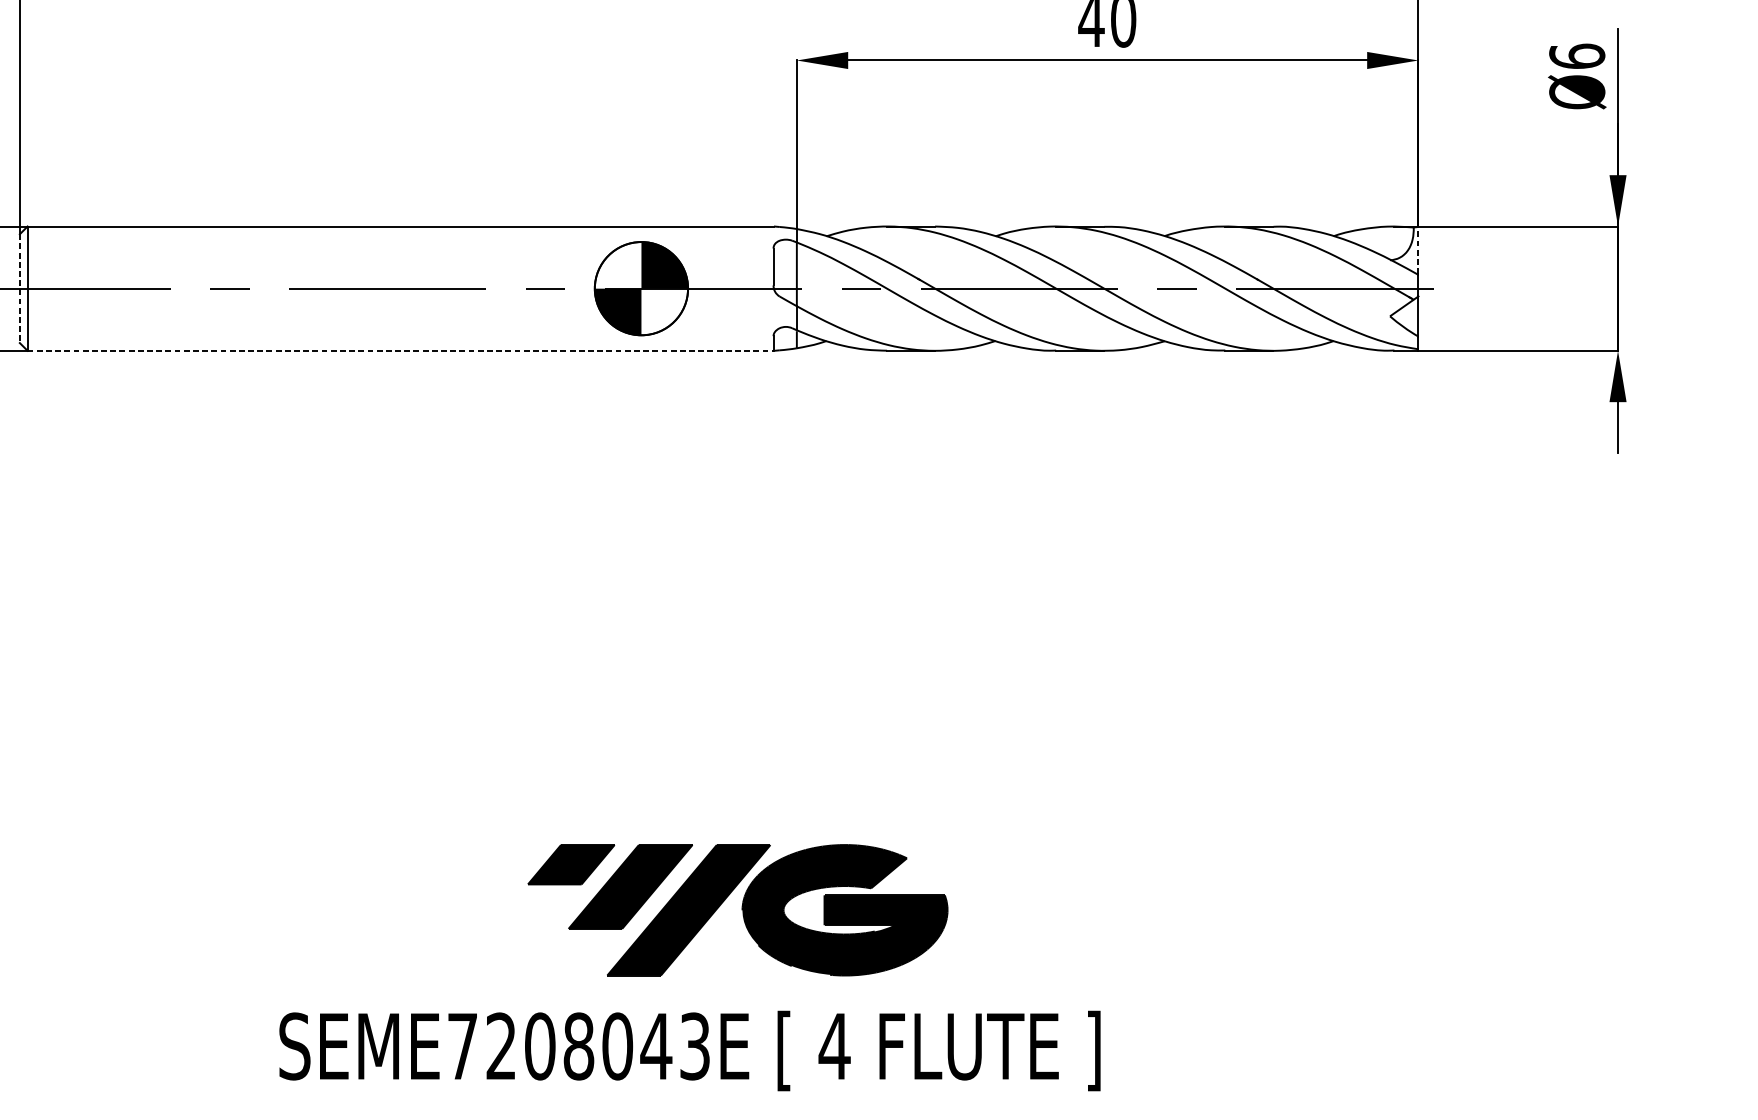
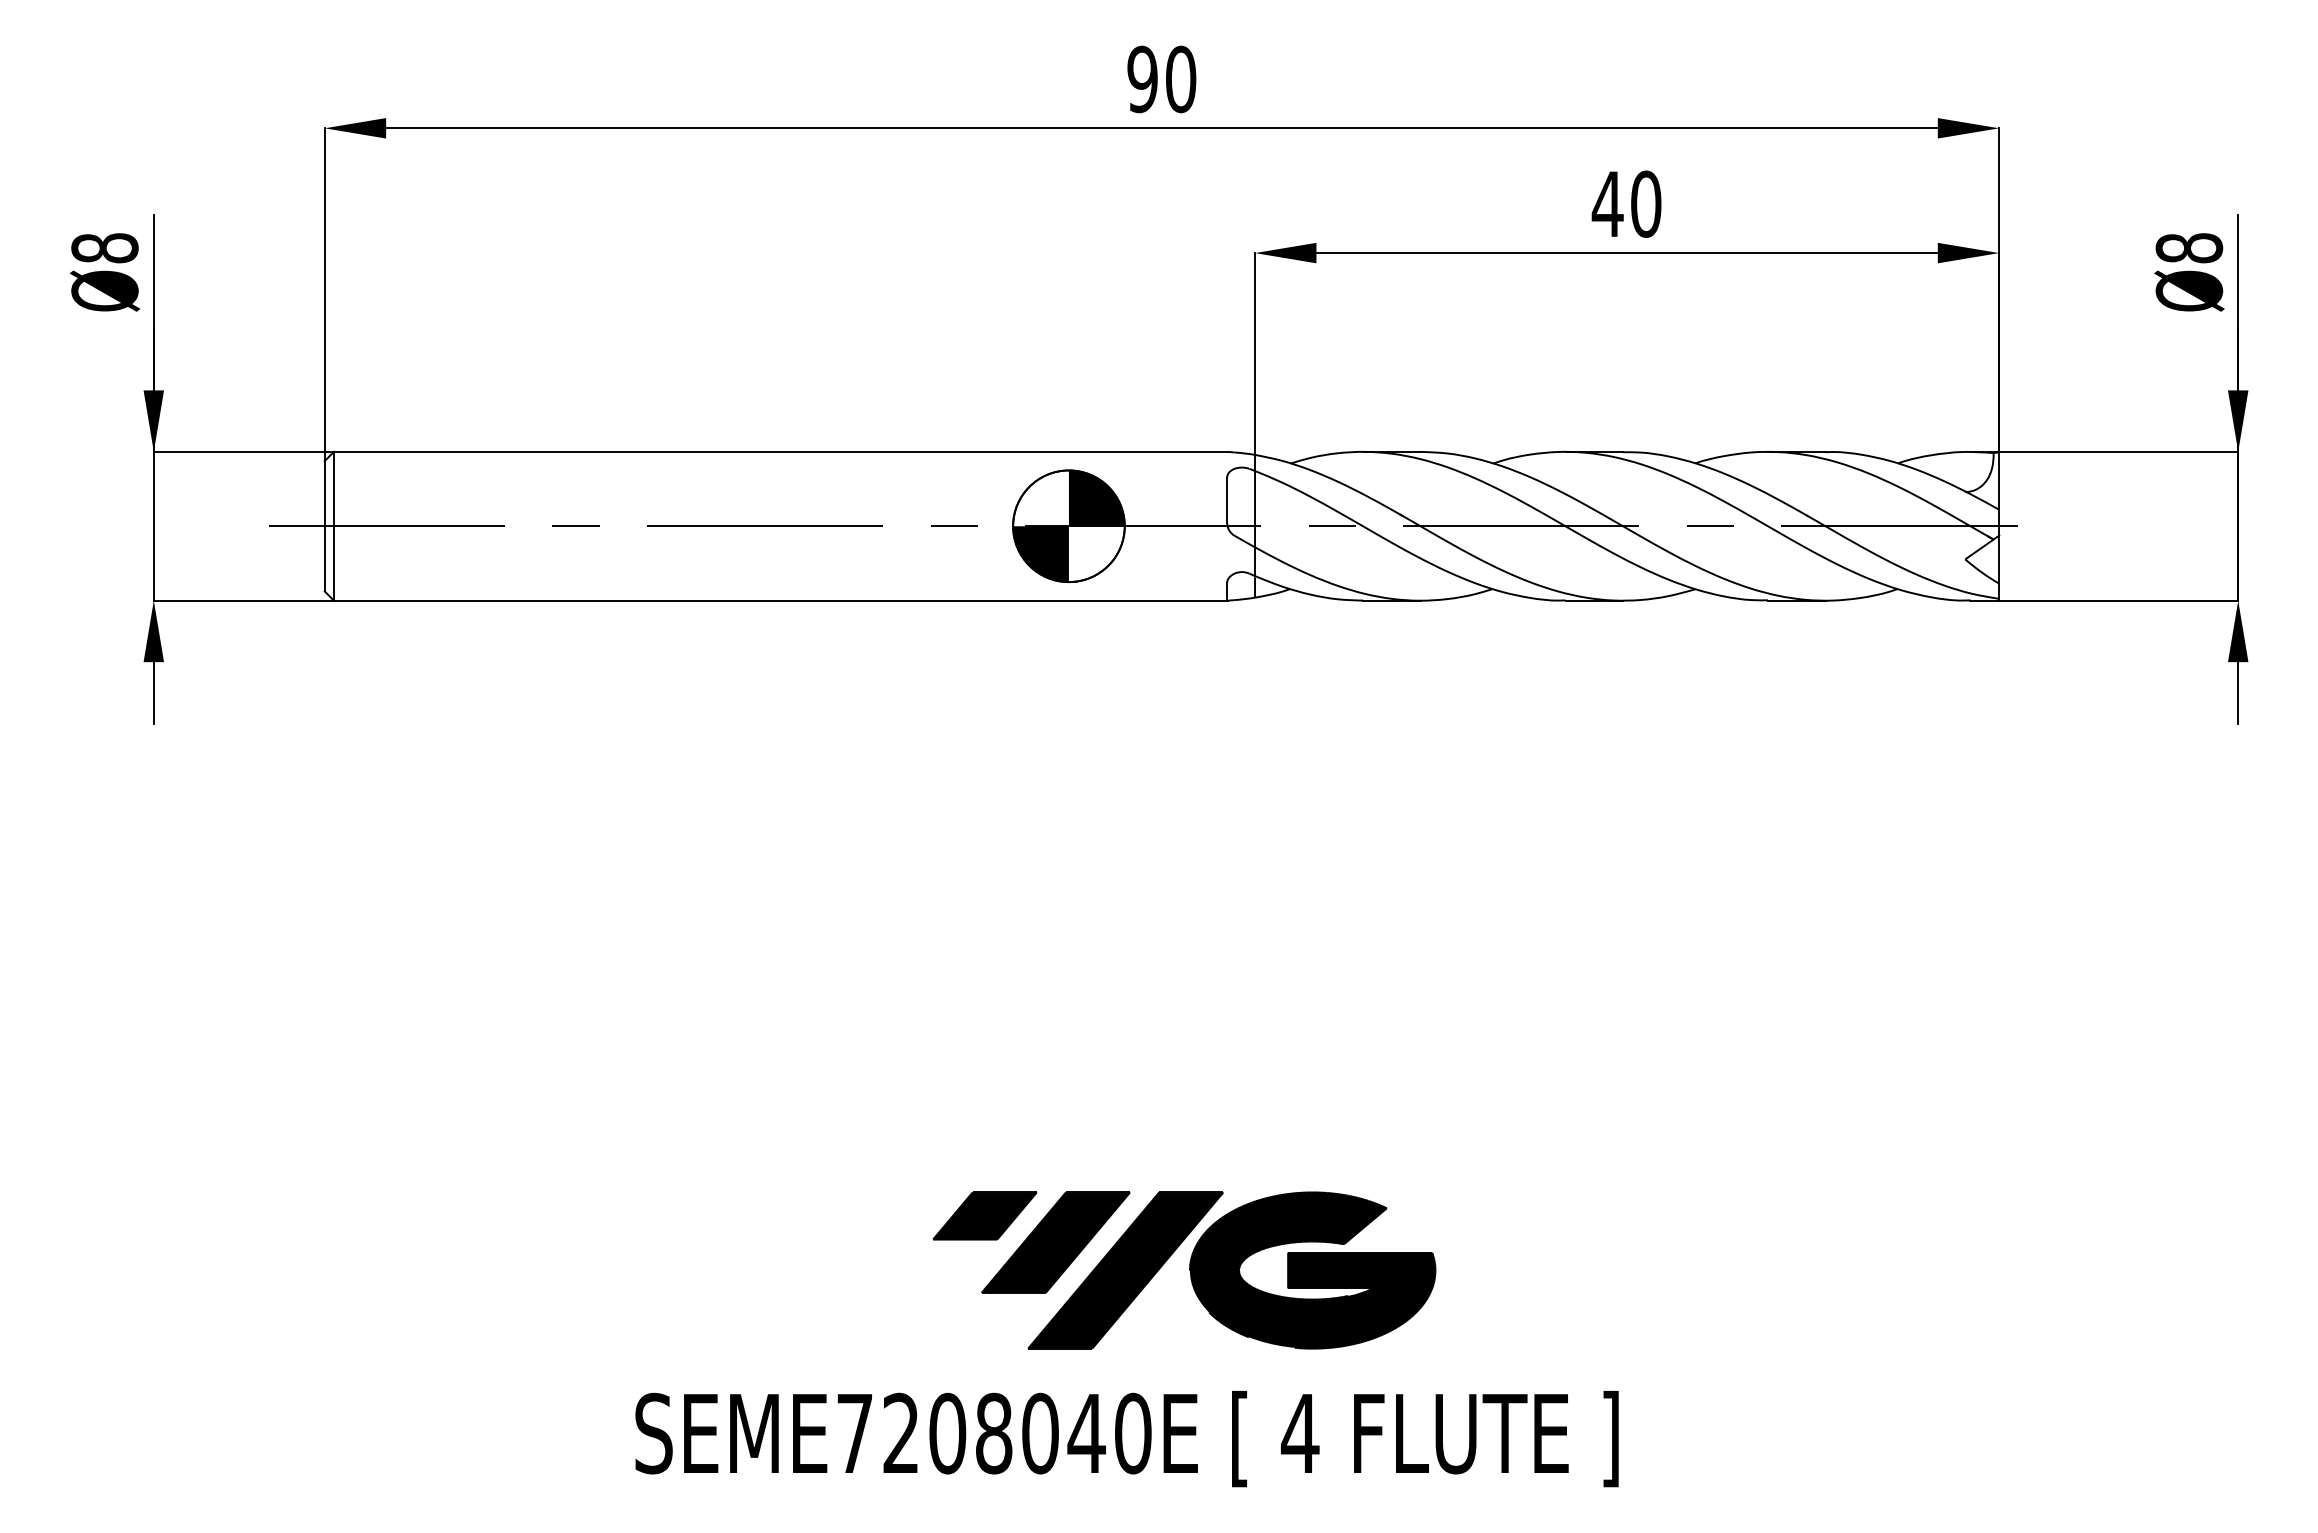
text: (1577, 55) -> (2189, 247), Ø6 -> Ø8
line: (1418, 250) -> (1999, 480), dashed -> solid
line: (19, 288) -> (324, 526), dashed -> solid
line: (400, 350) -> (780, 600), dashed -> solid
text: (695, 1046) -> (1133, 1433), SEME7208043E -> SEME7208040E

